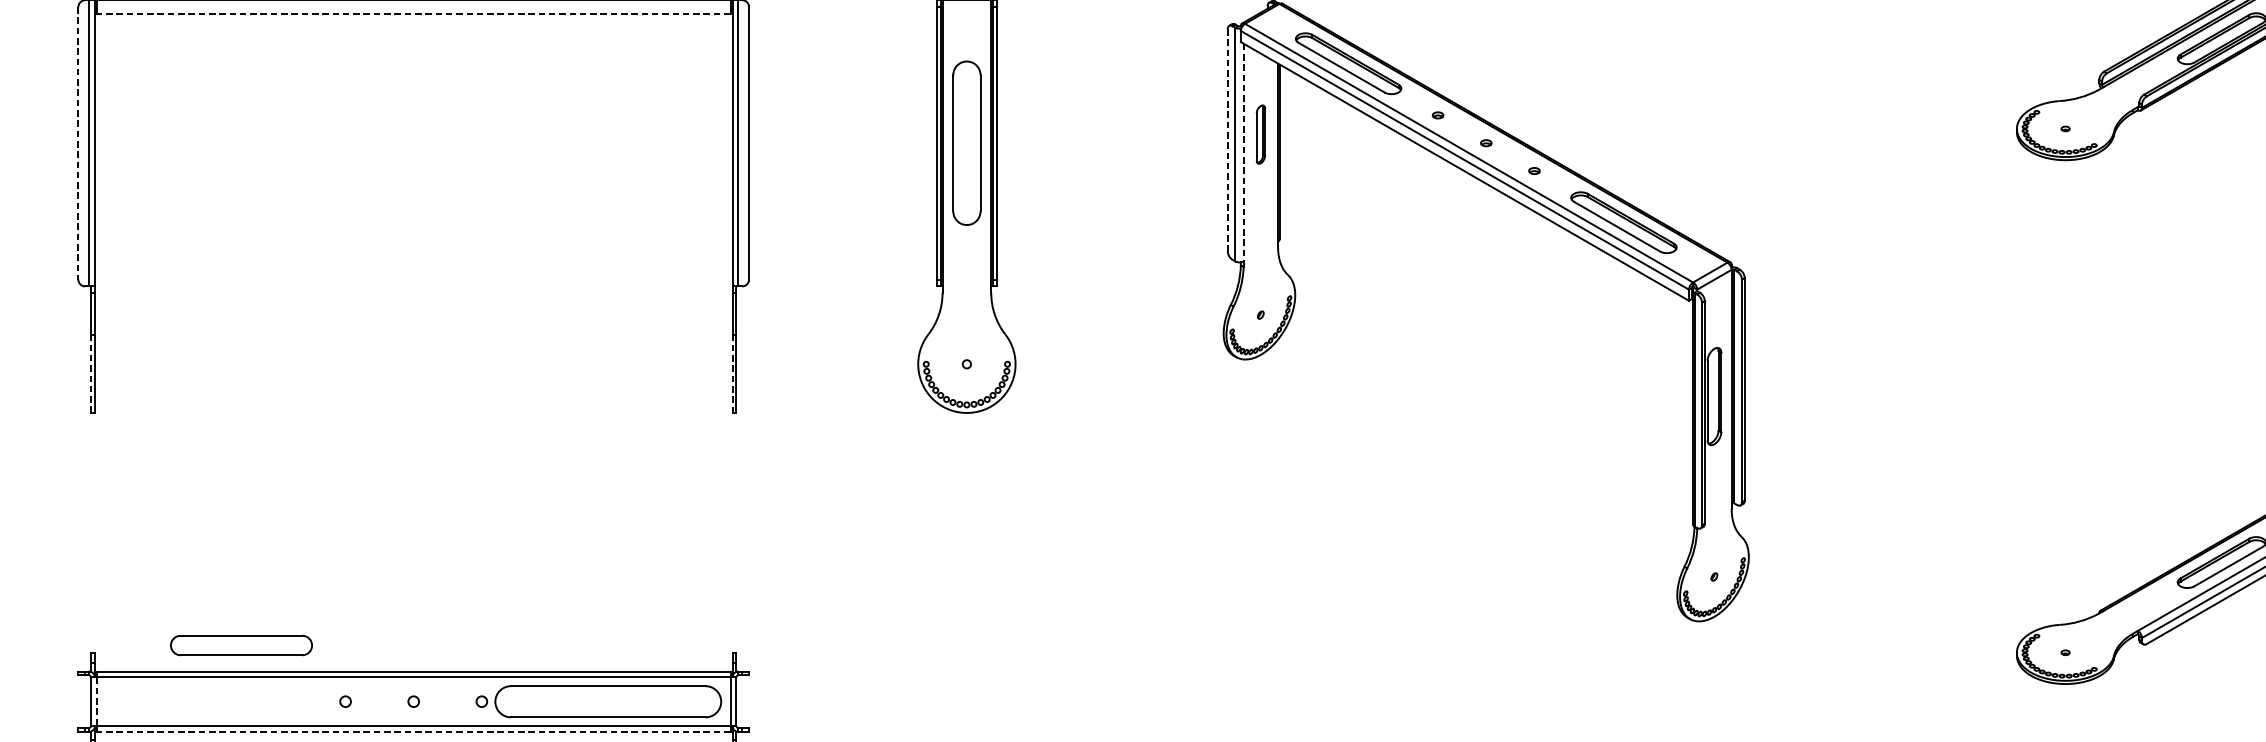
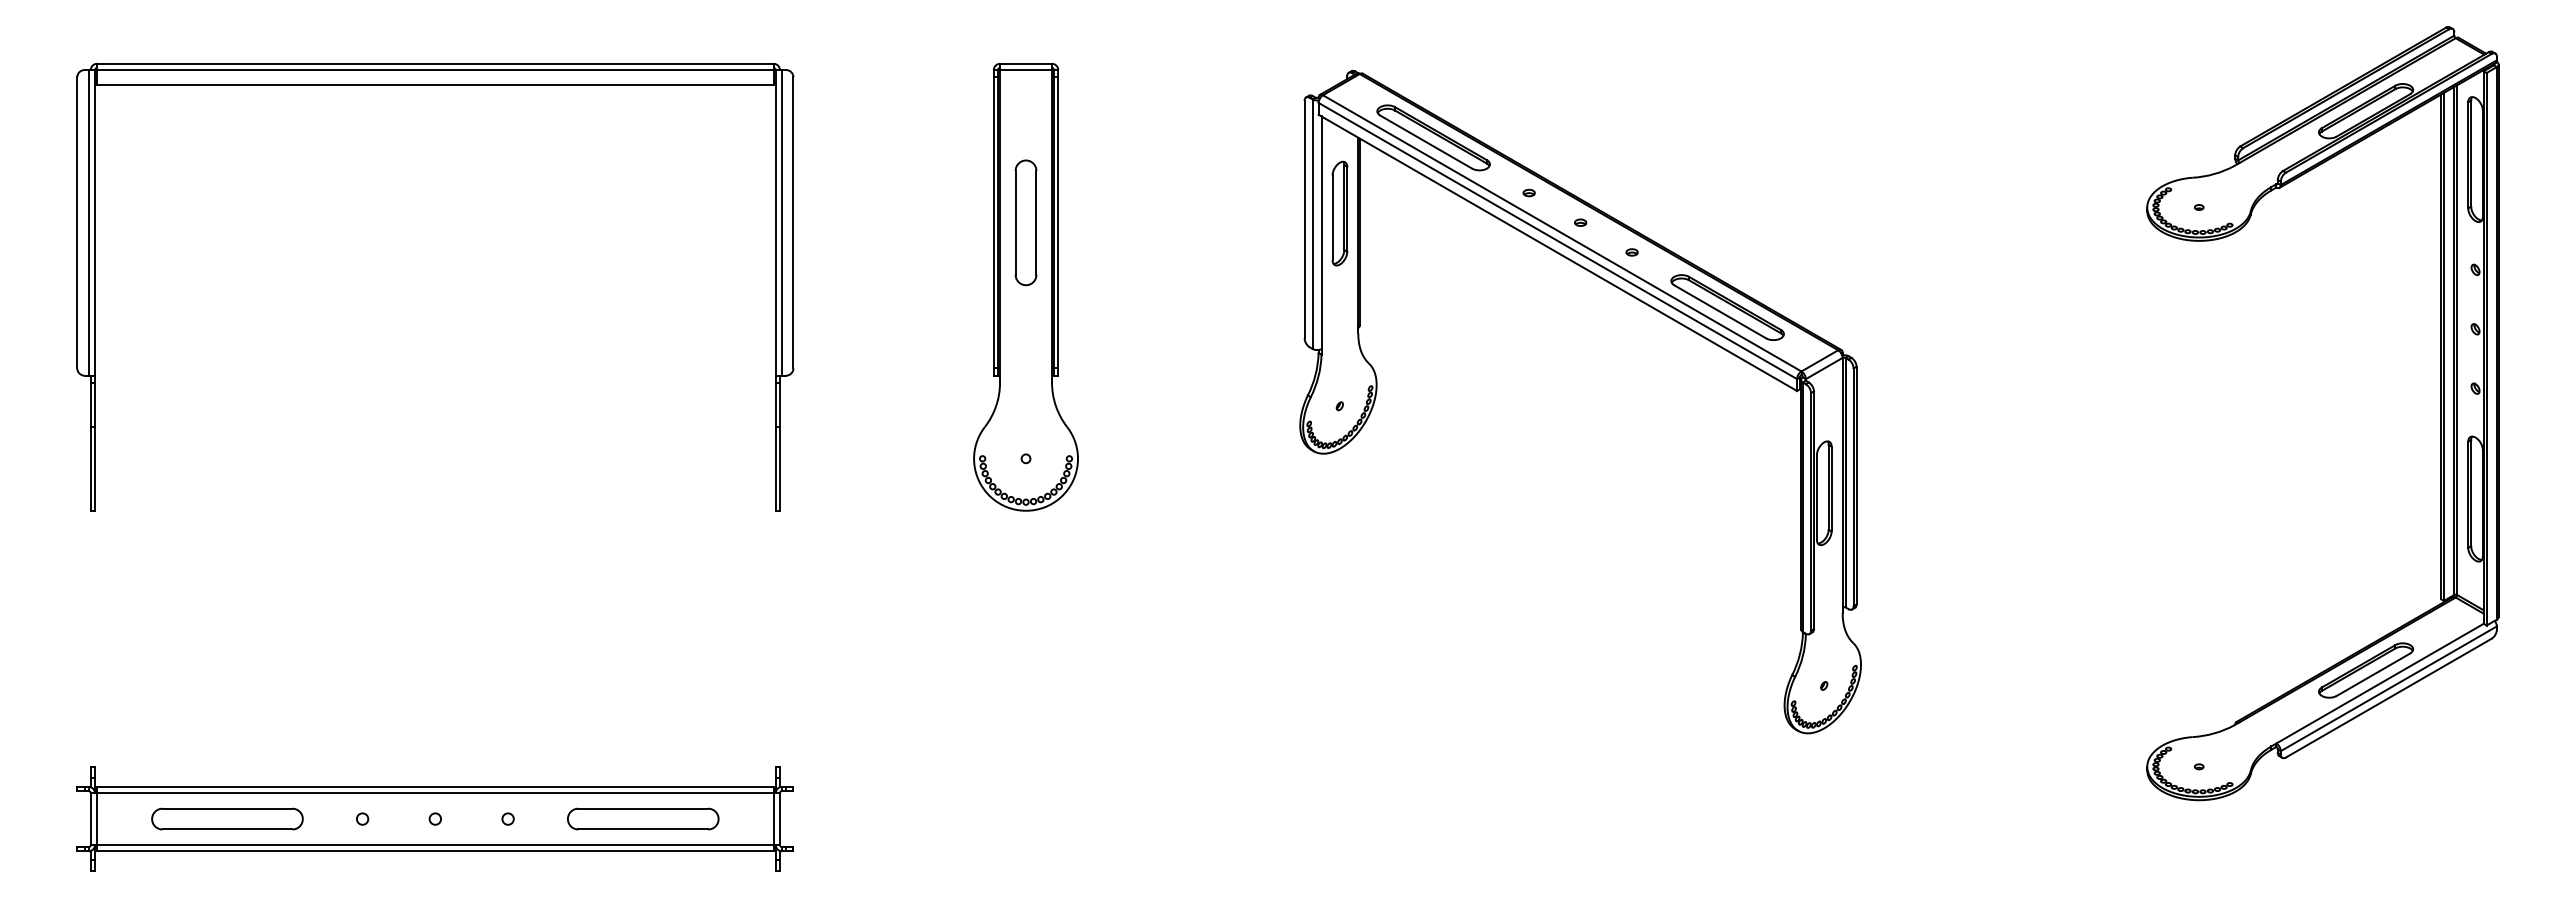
line: (412, 13) -> (434, 84), dashed -> solid
part: (1260, 134) -> (1339, 213), size x1.67
line: (1227, 140) -> (1304, 219), dashed -> solid
line: (78, 142) -> (77, 222), dashed -> solid
part: (966, 142) -> (1025, 222), size x0.71
line: (1243, 153) -> (1321, 233), dashed -> solid
line: (90, 373) -> (90, 468), dashed -> solid
line: (732, 373) -> (775, 468), dashed -> solid
part: (241, 644) -> (227, 818), moved
part: (608, 701) -> (643, 818), size x0.62
line: (97, 702) -> (97, 819), dashed -> solid
line: (412, 732) -> (434, 851), dashed -> solid

